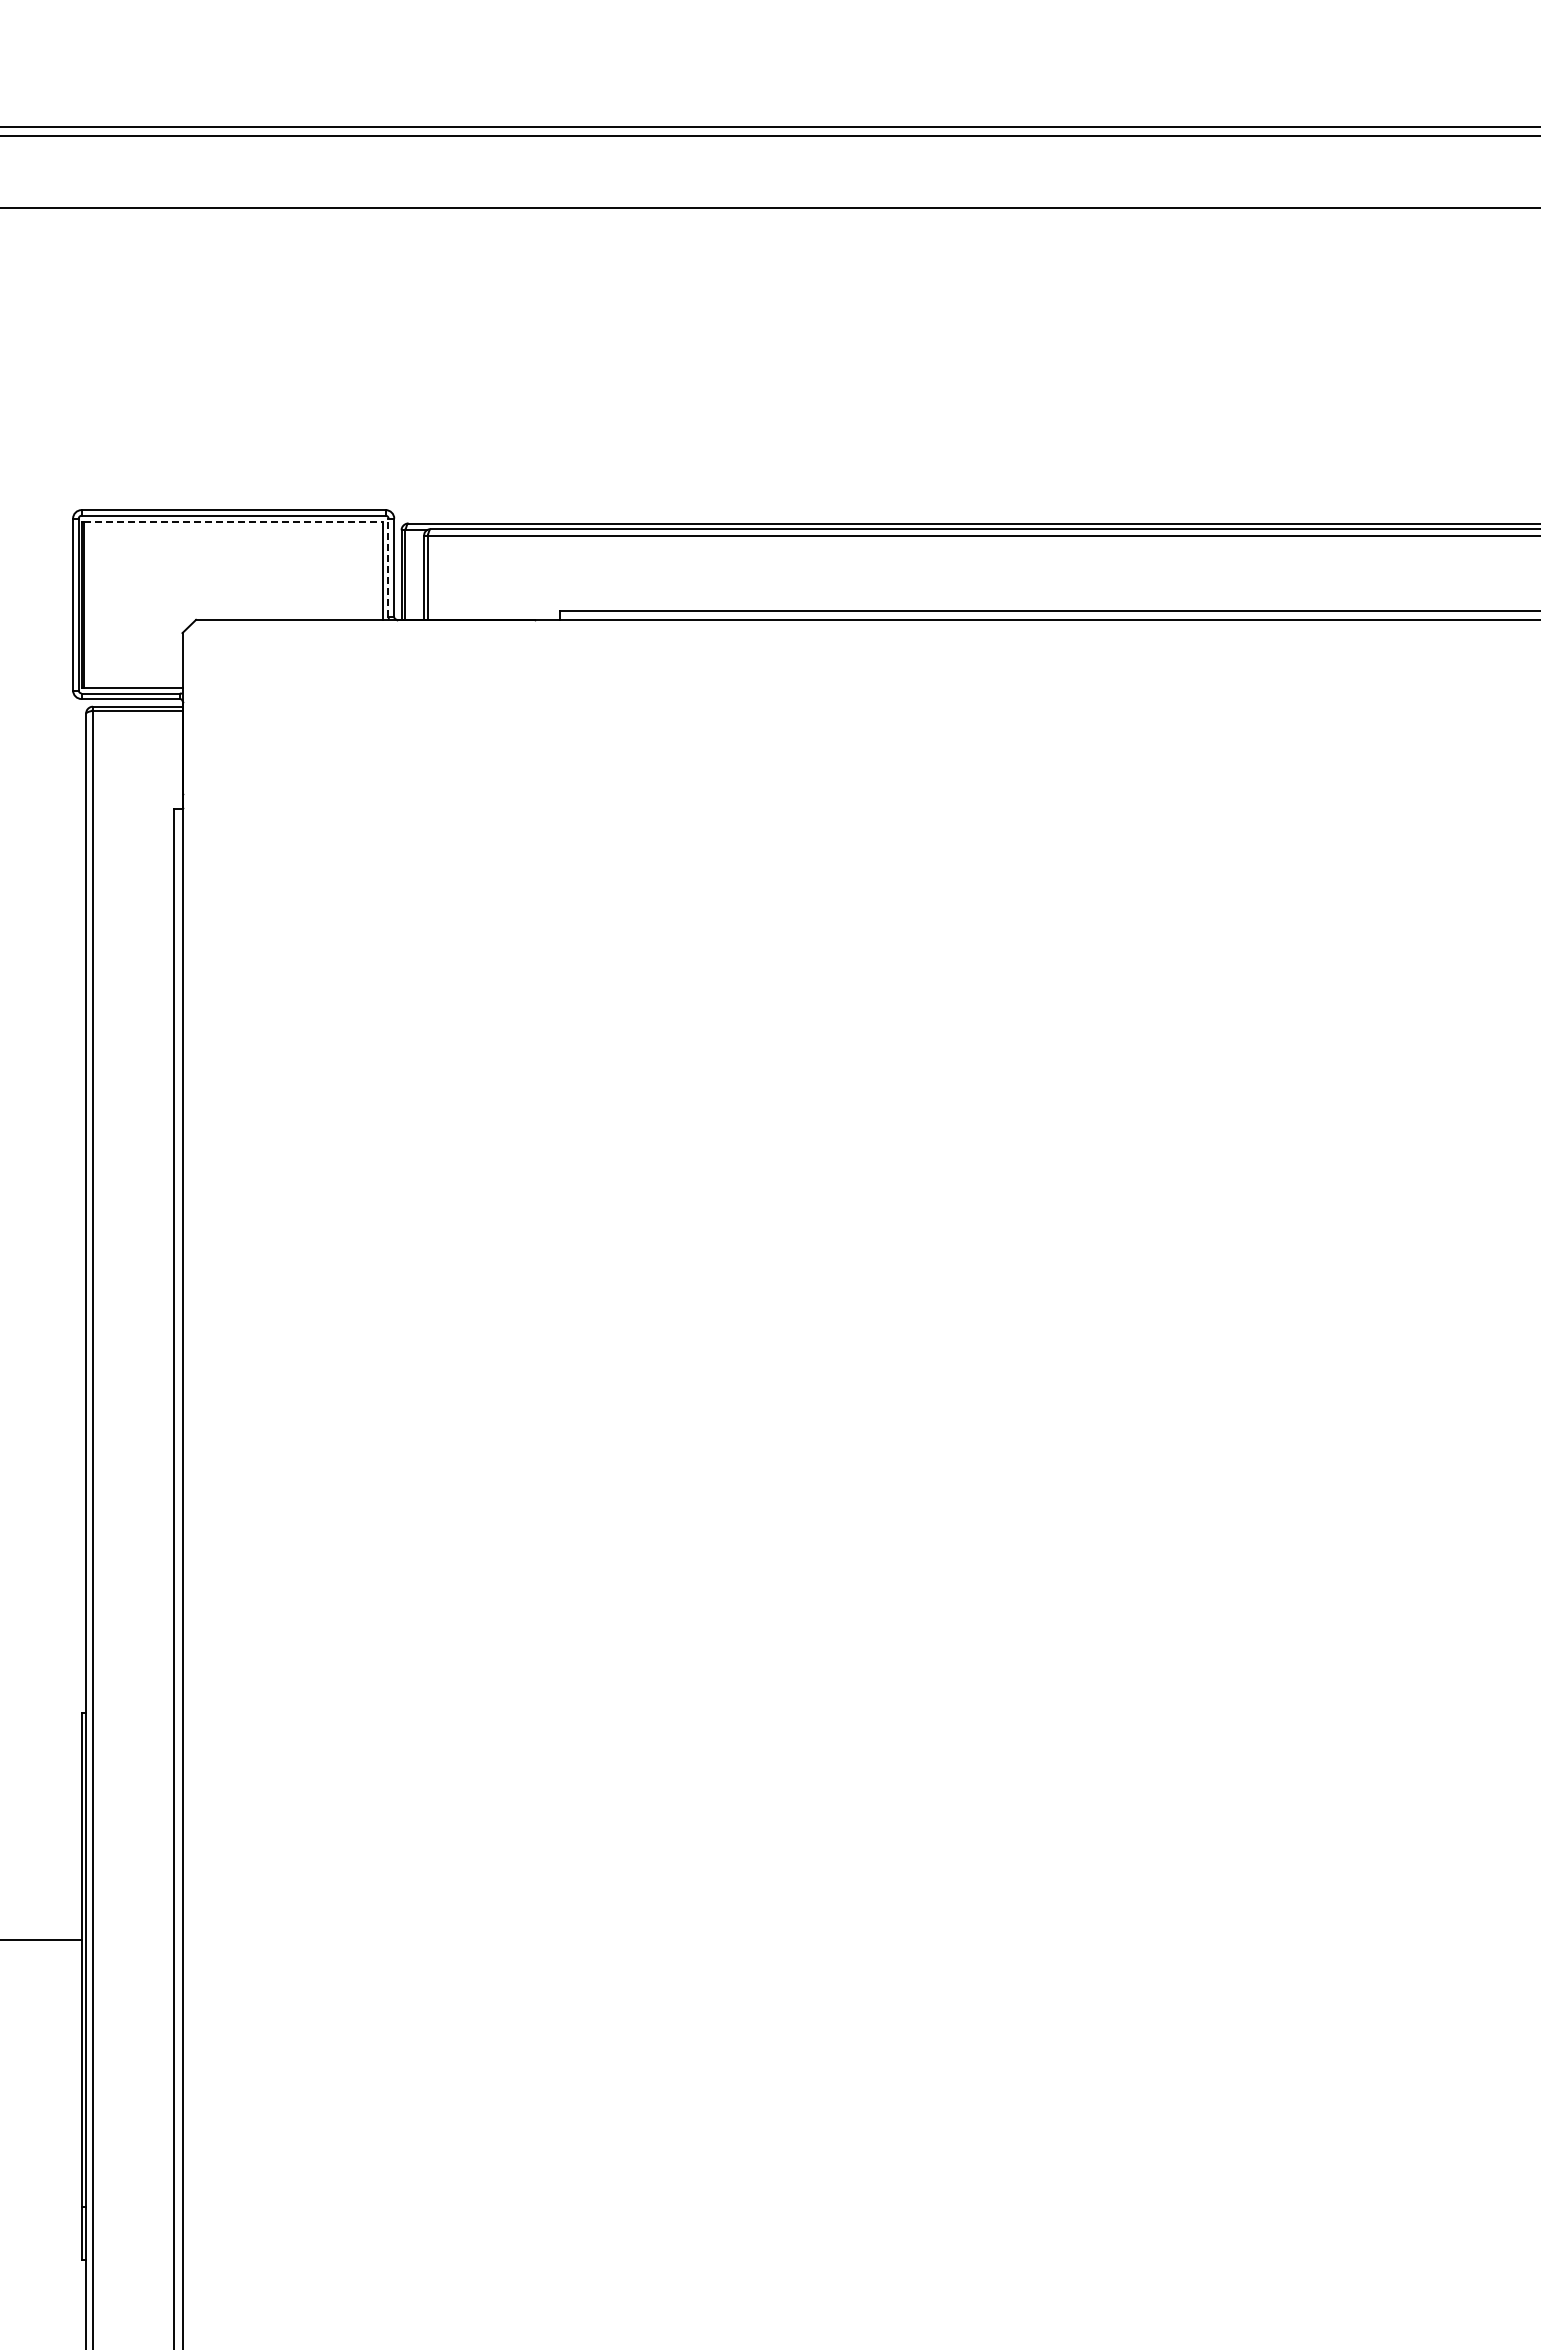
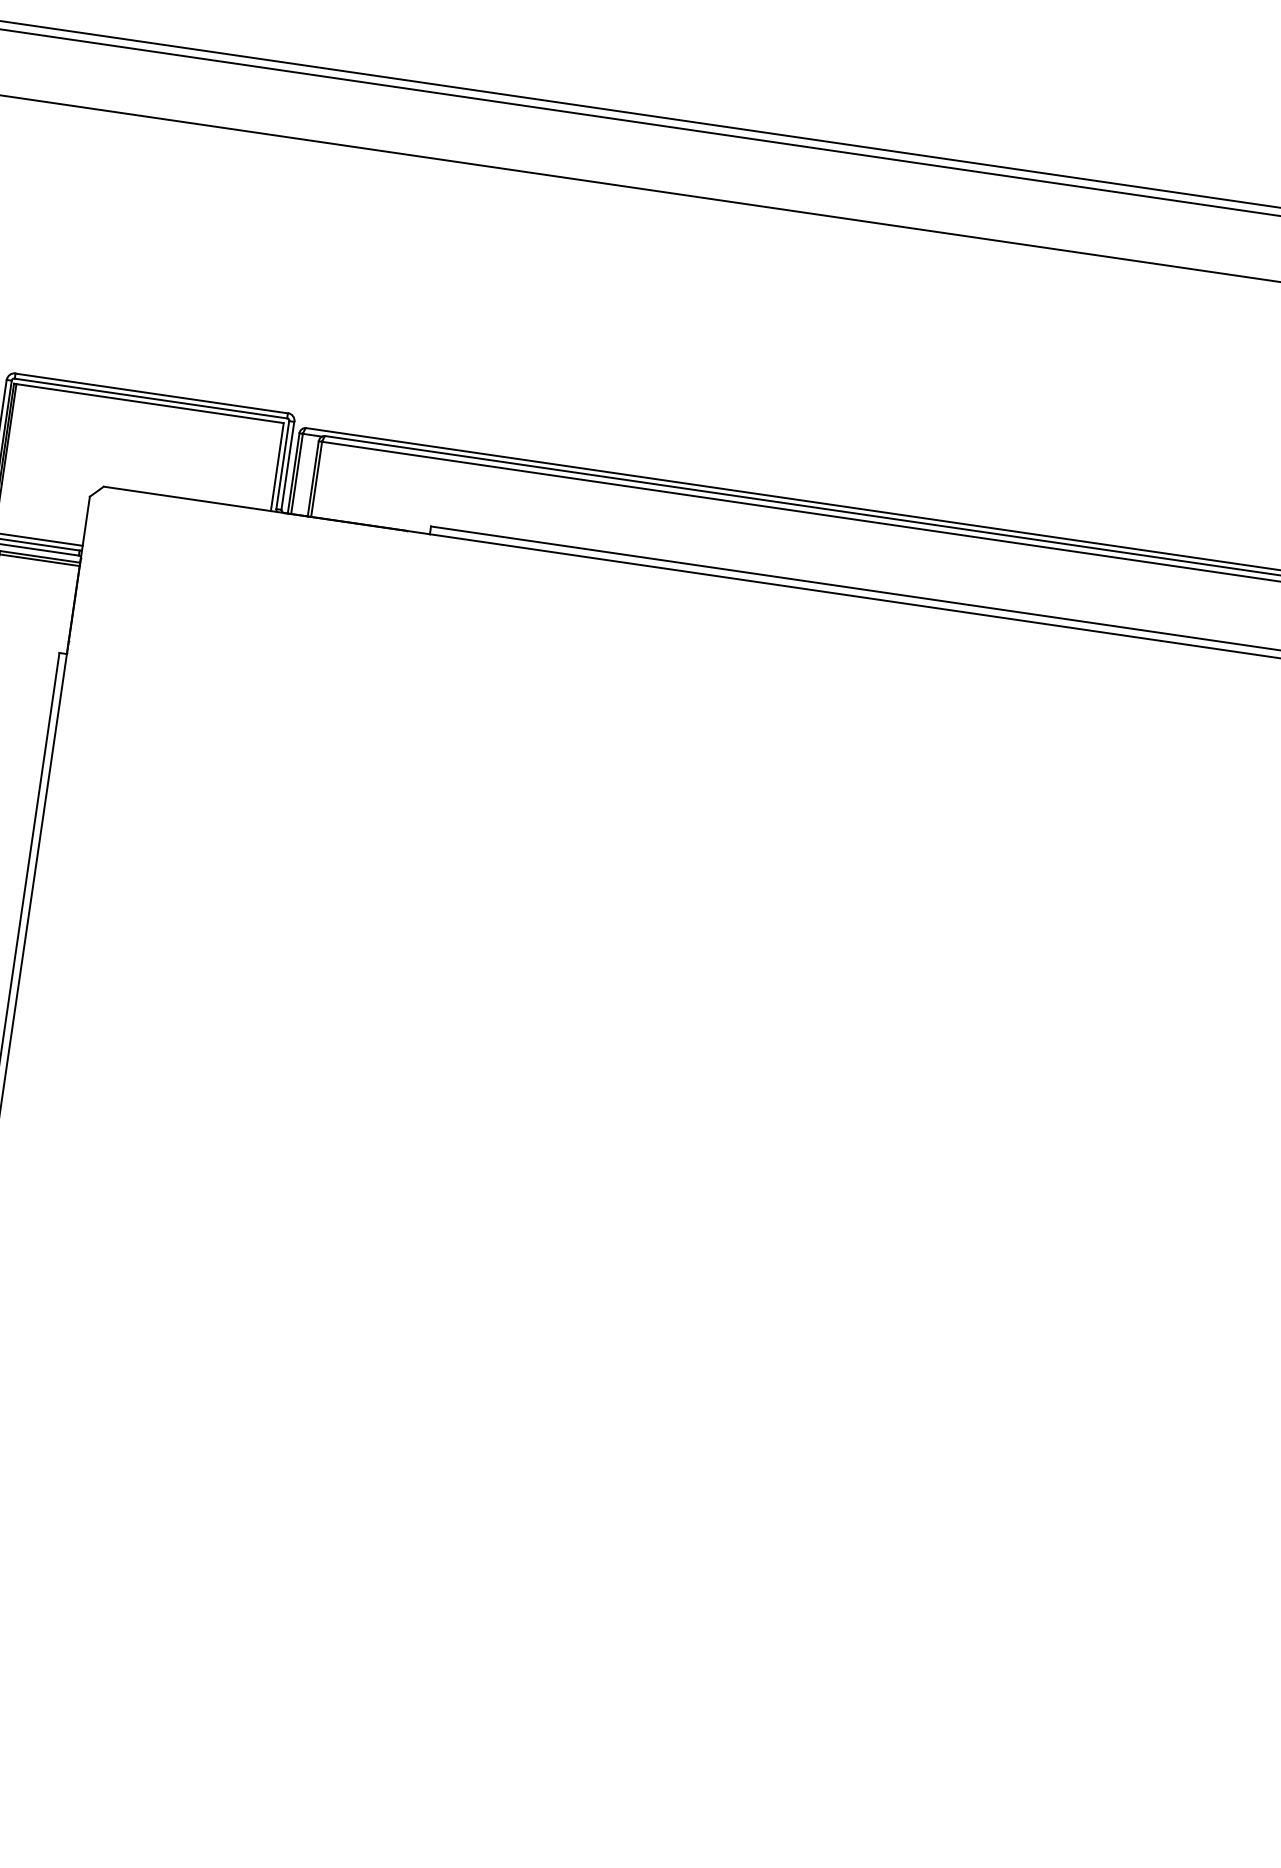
line: (233, 521) -> (150, 403), dashed -> solid
line: (388, 567) -> (282, 464), dashed -> solid

